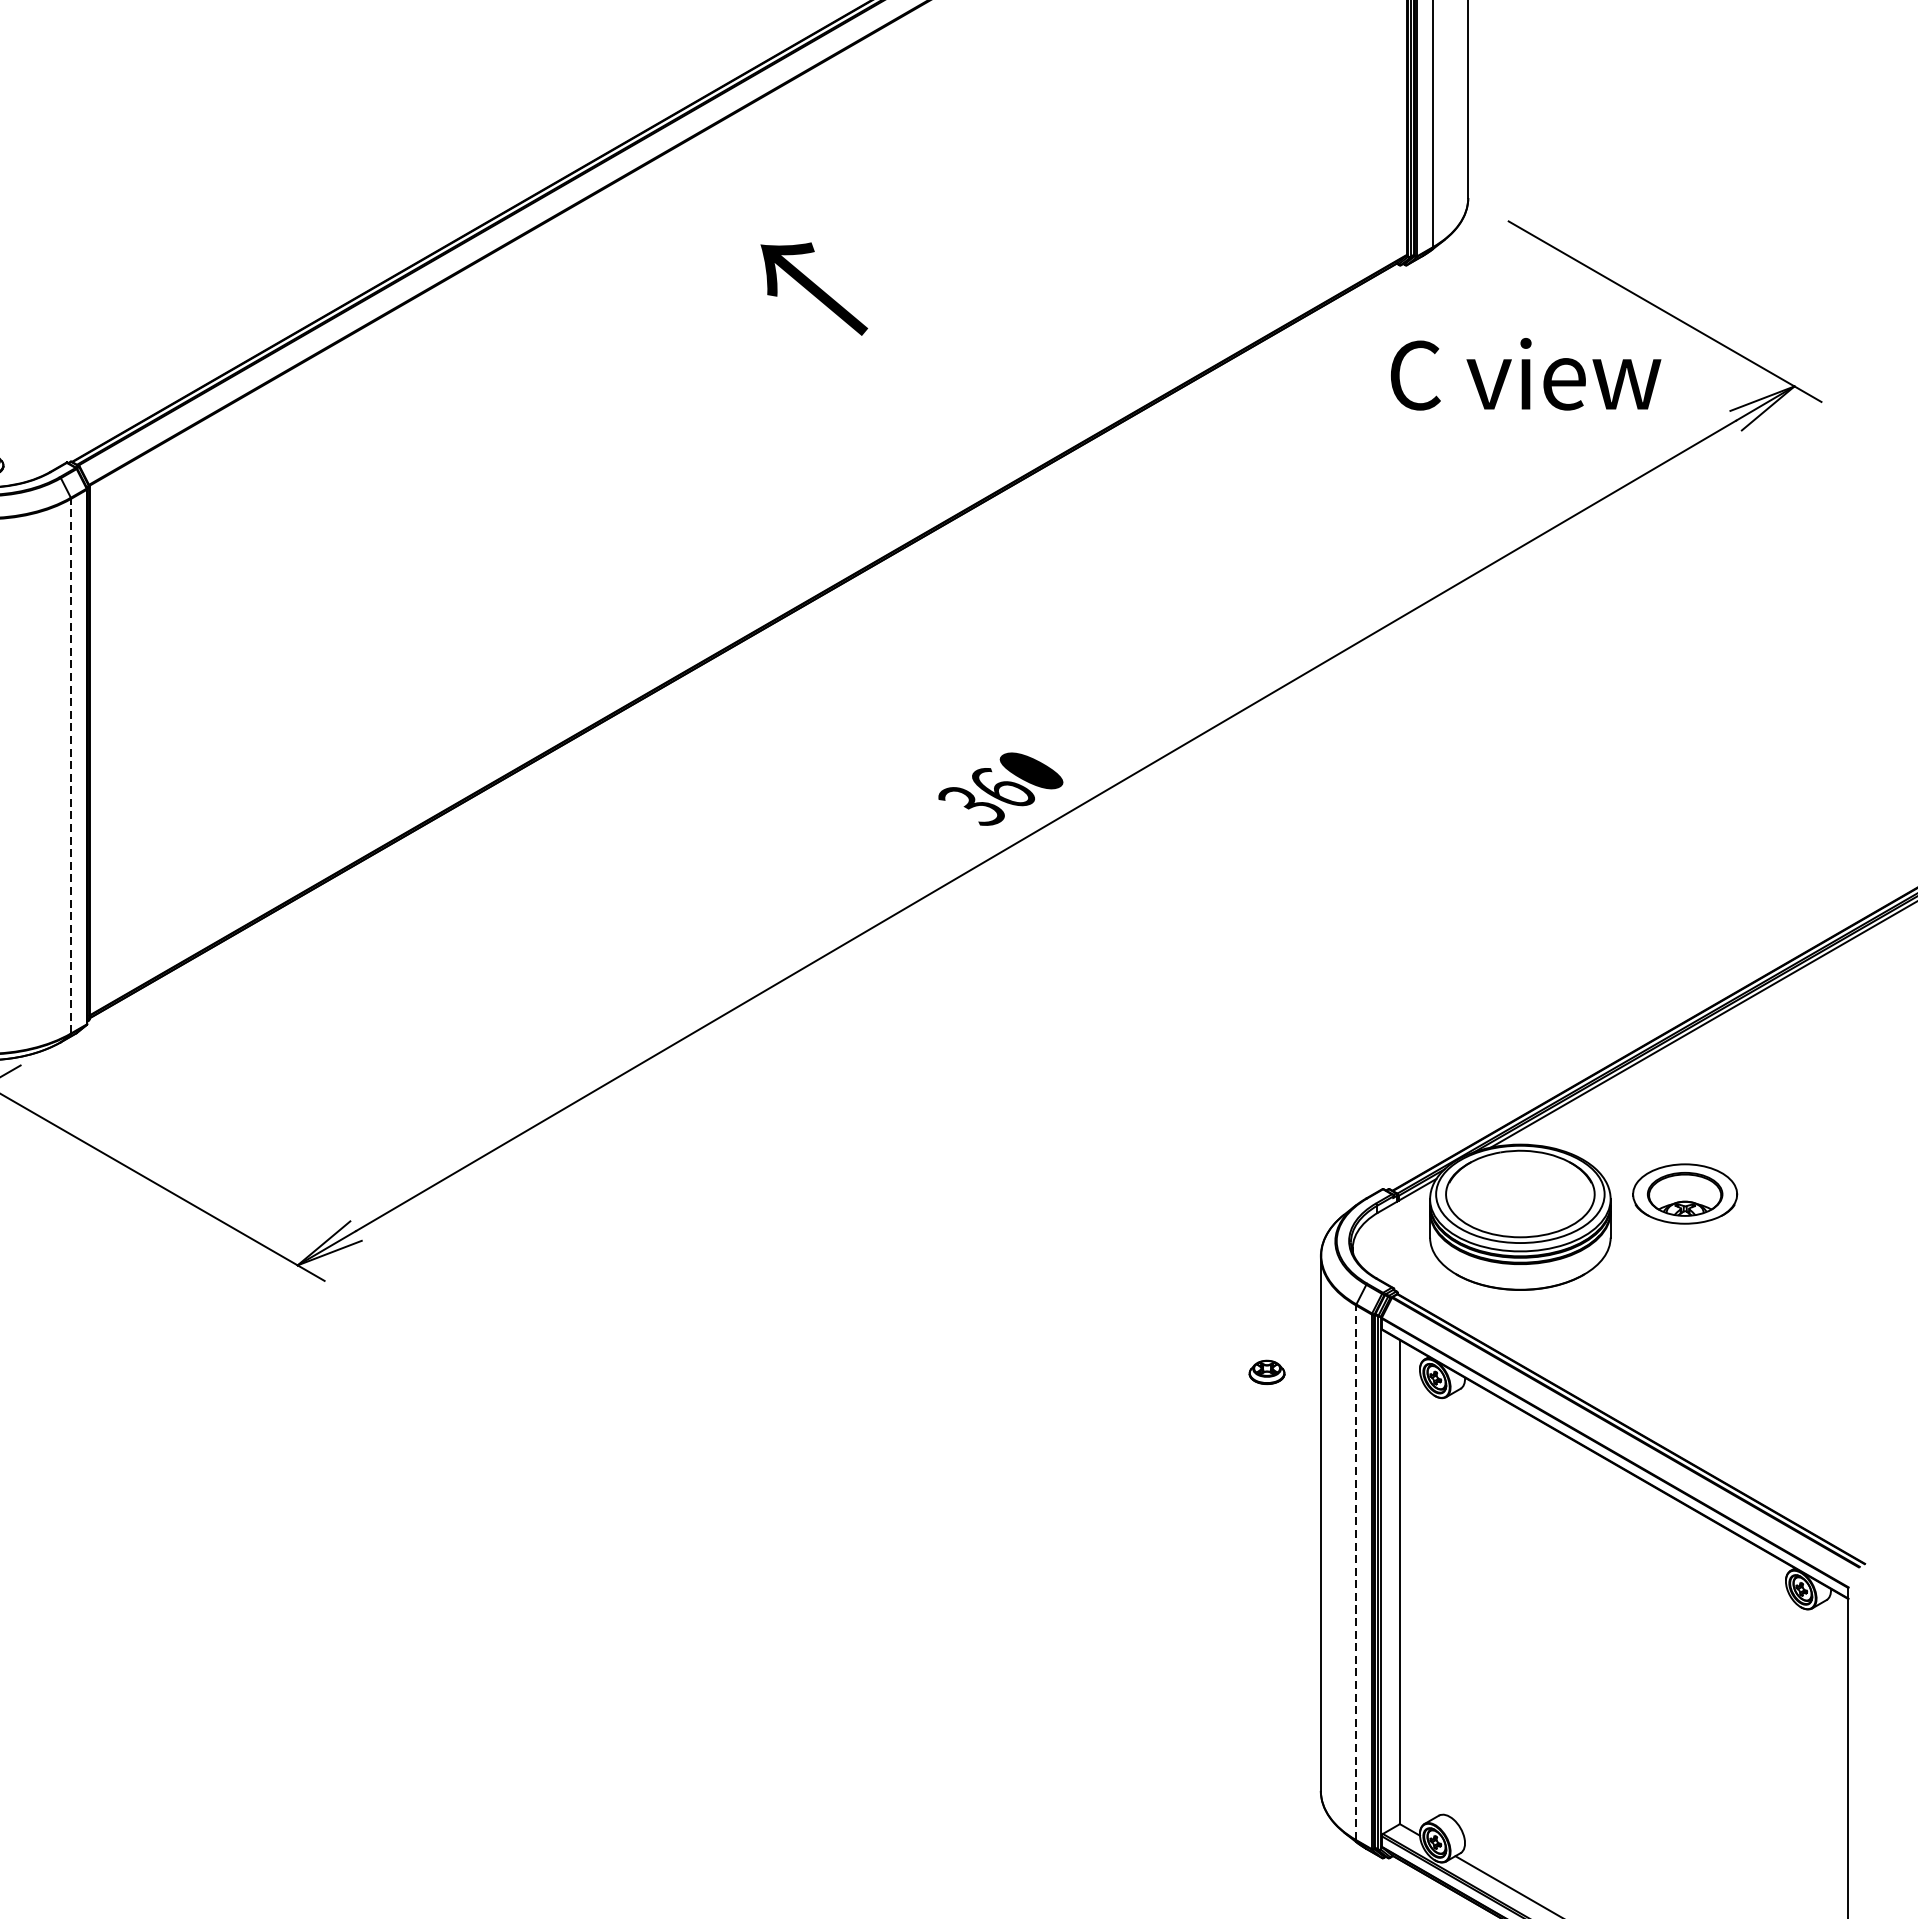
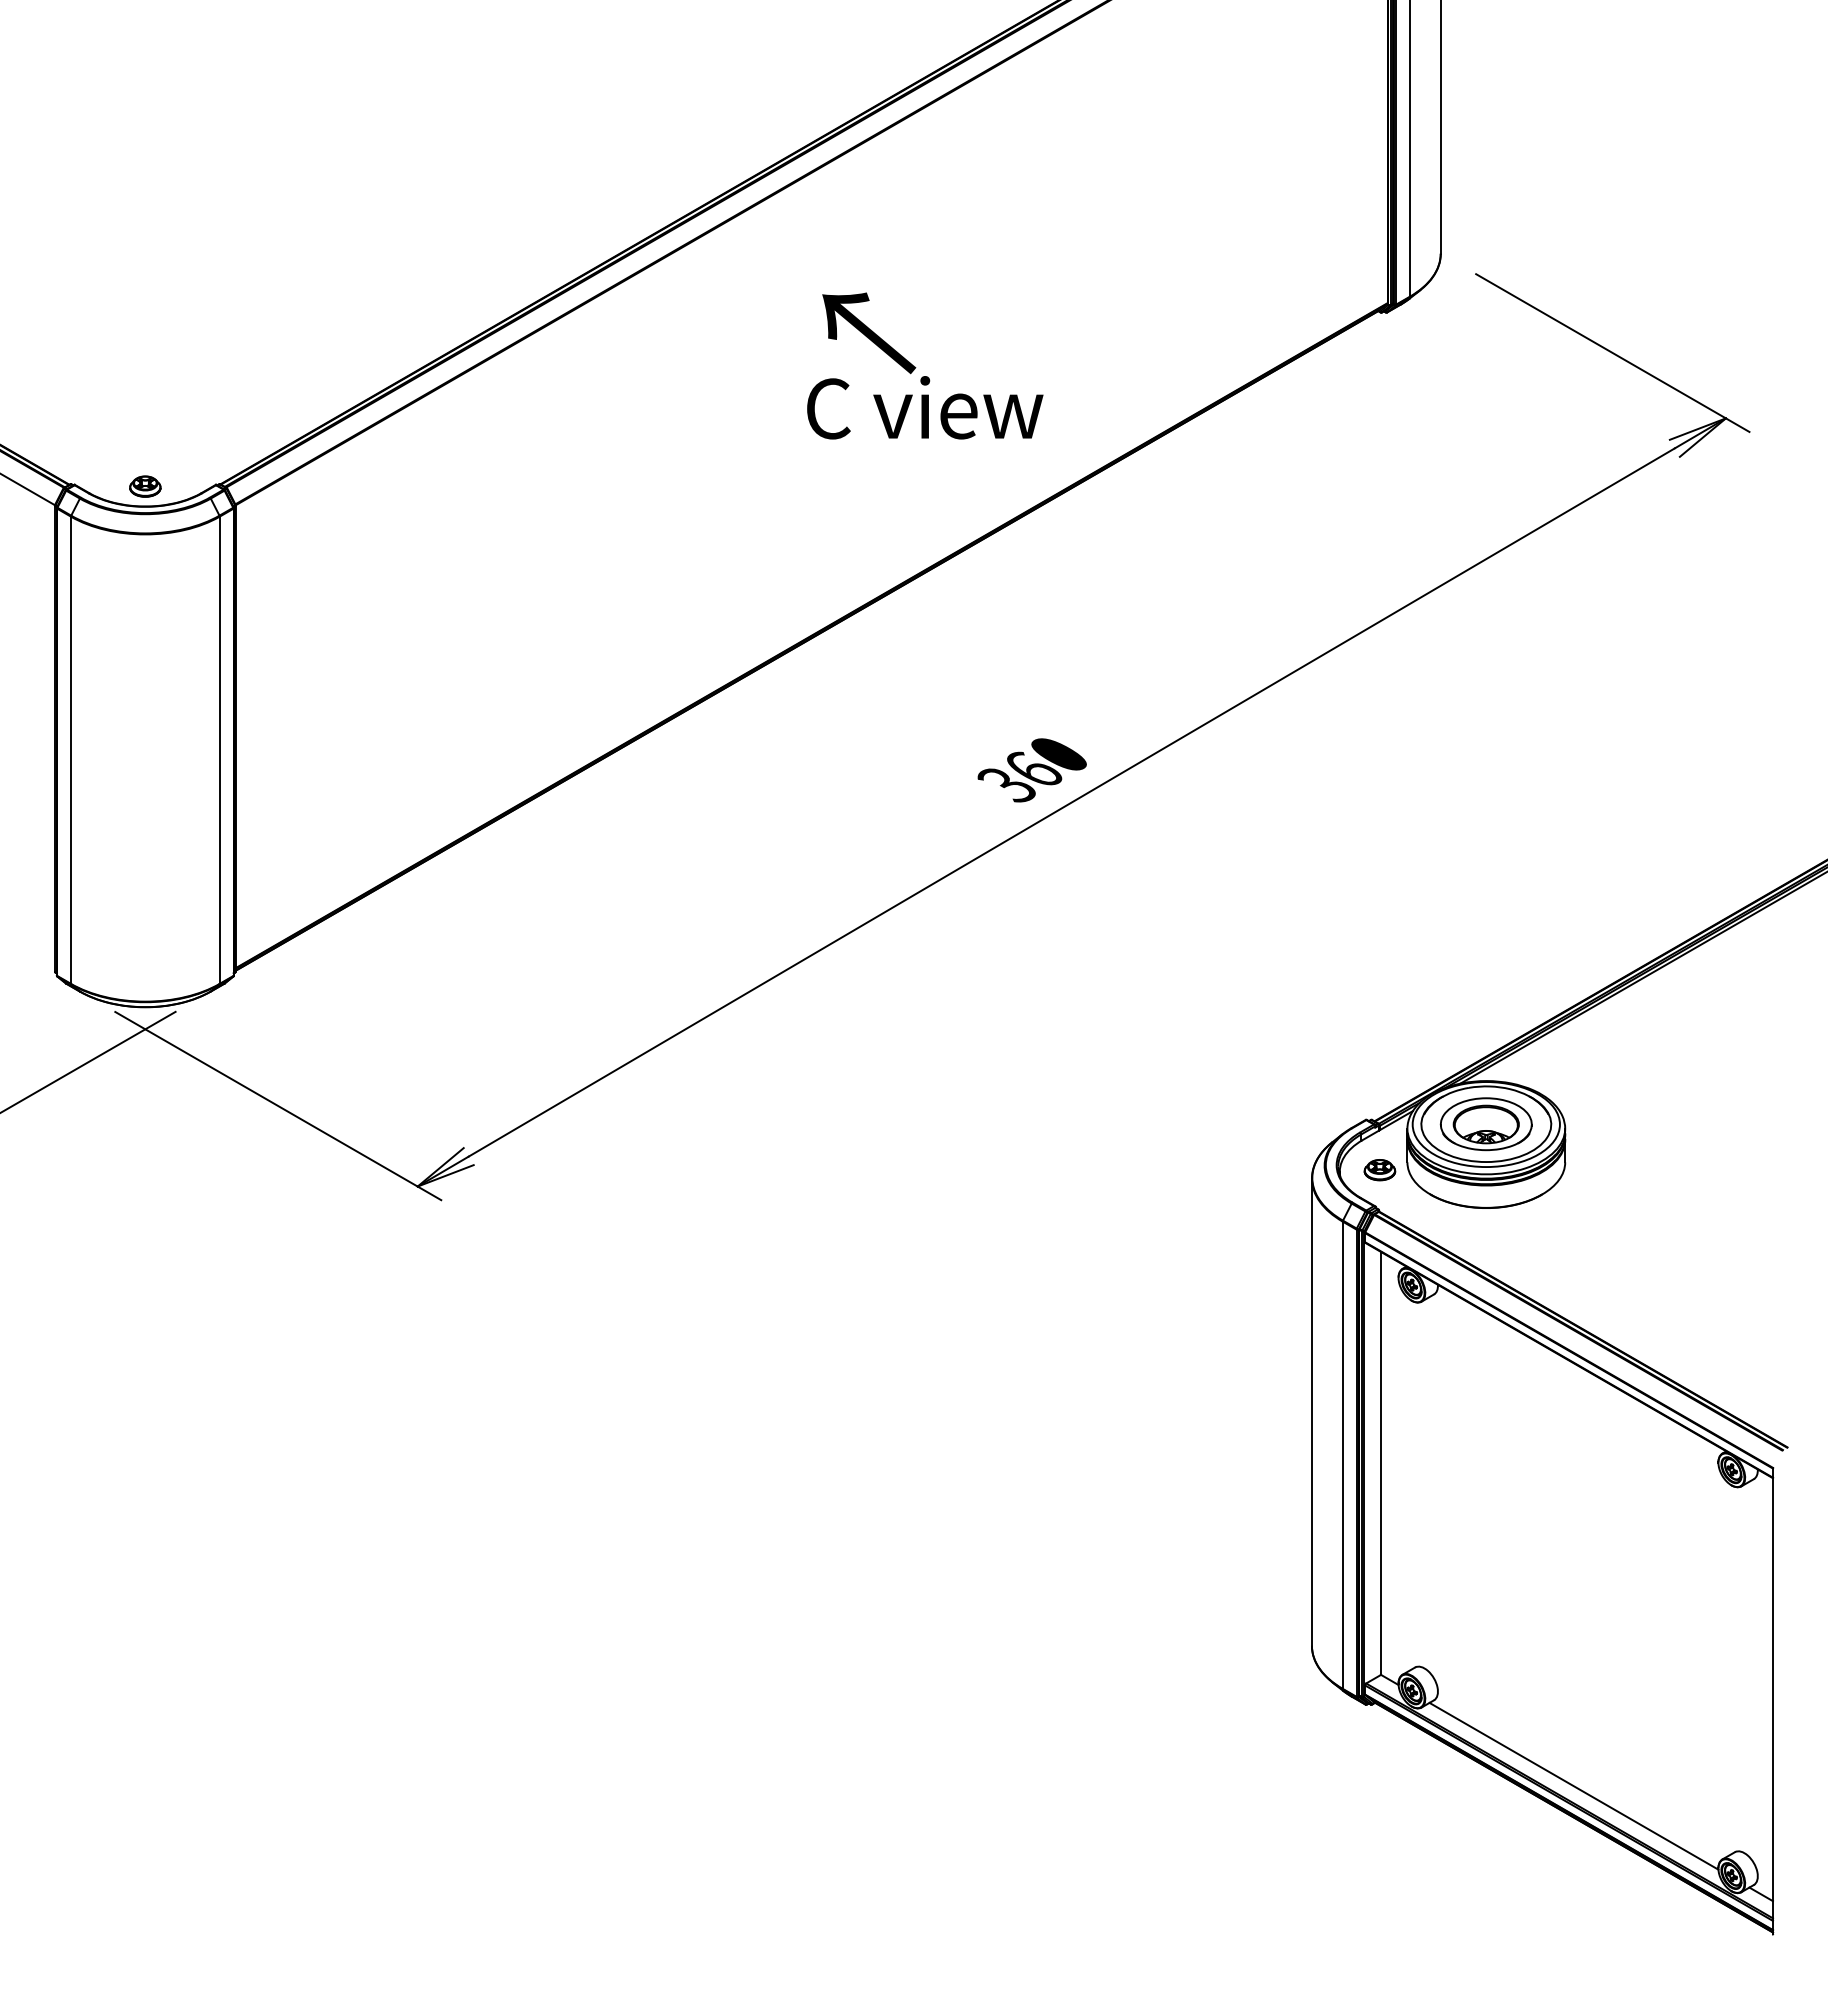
text: (1526, 373) -> (925, 407), moved
line: (70, 766) -> (219, 750), dashed -> solid
part: (1684, 1194) -> (1485, 1124), moved
part: (1266, 1372) -> (1379, 1170), moved
line: (1355, 1573) -> (1342, 1455), dashed -> solid

